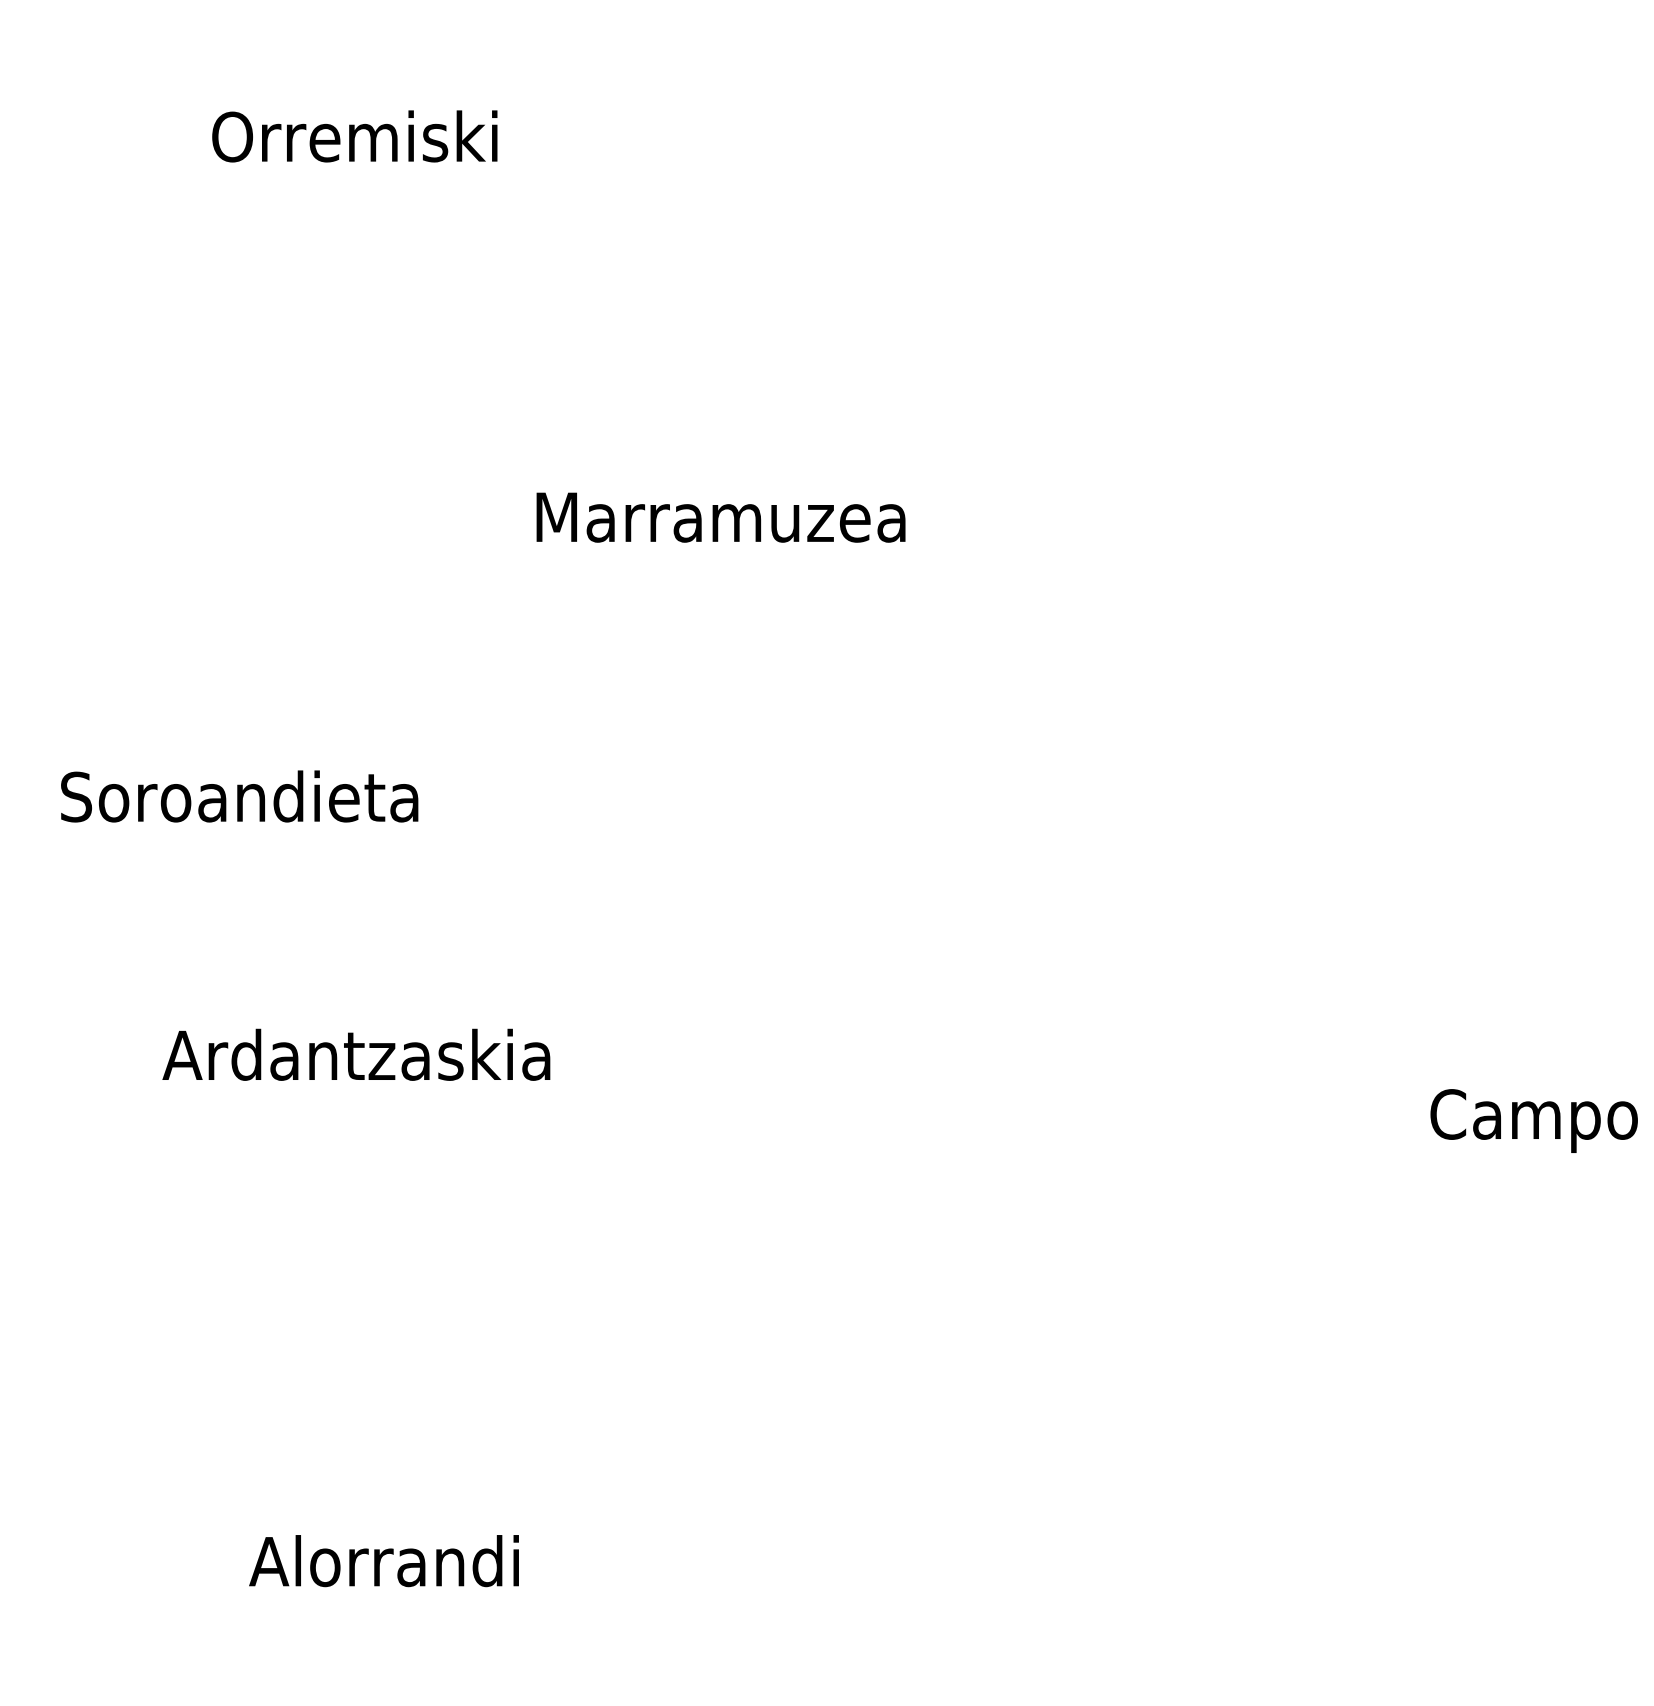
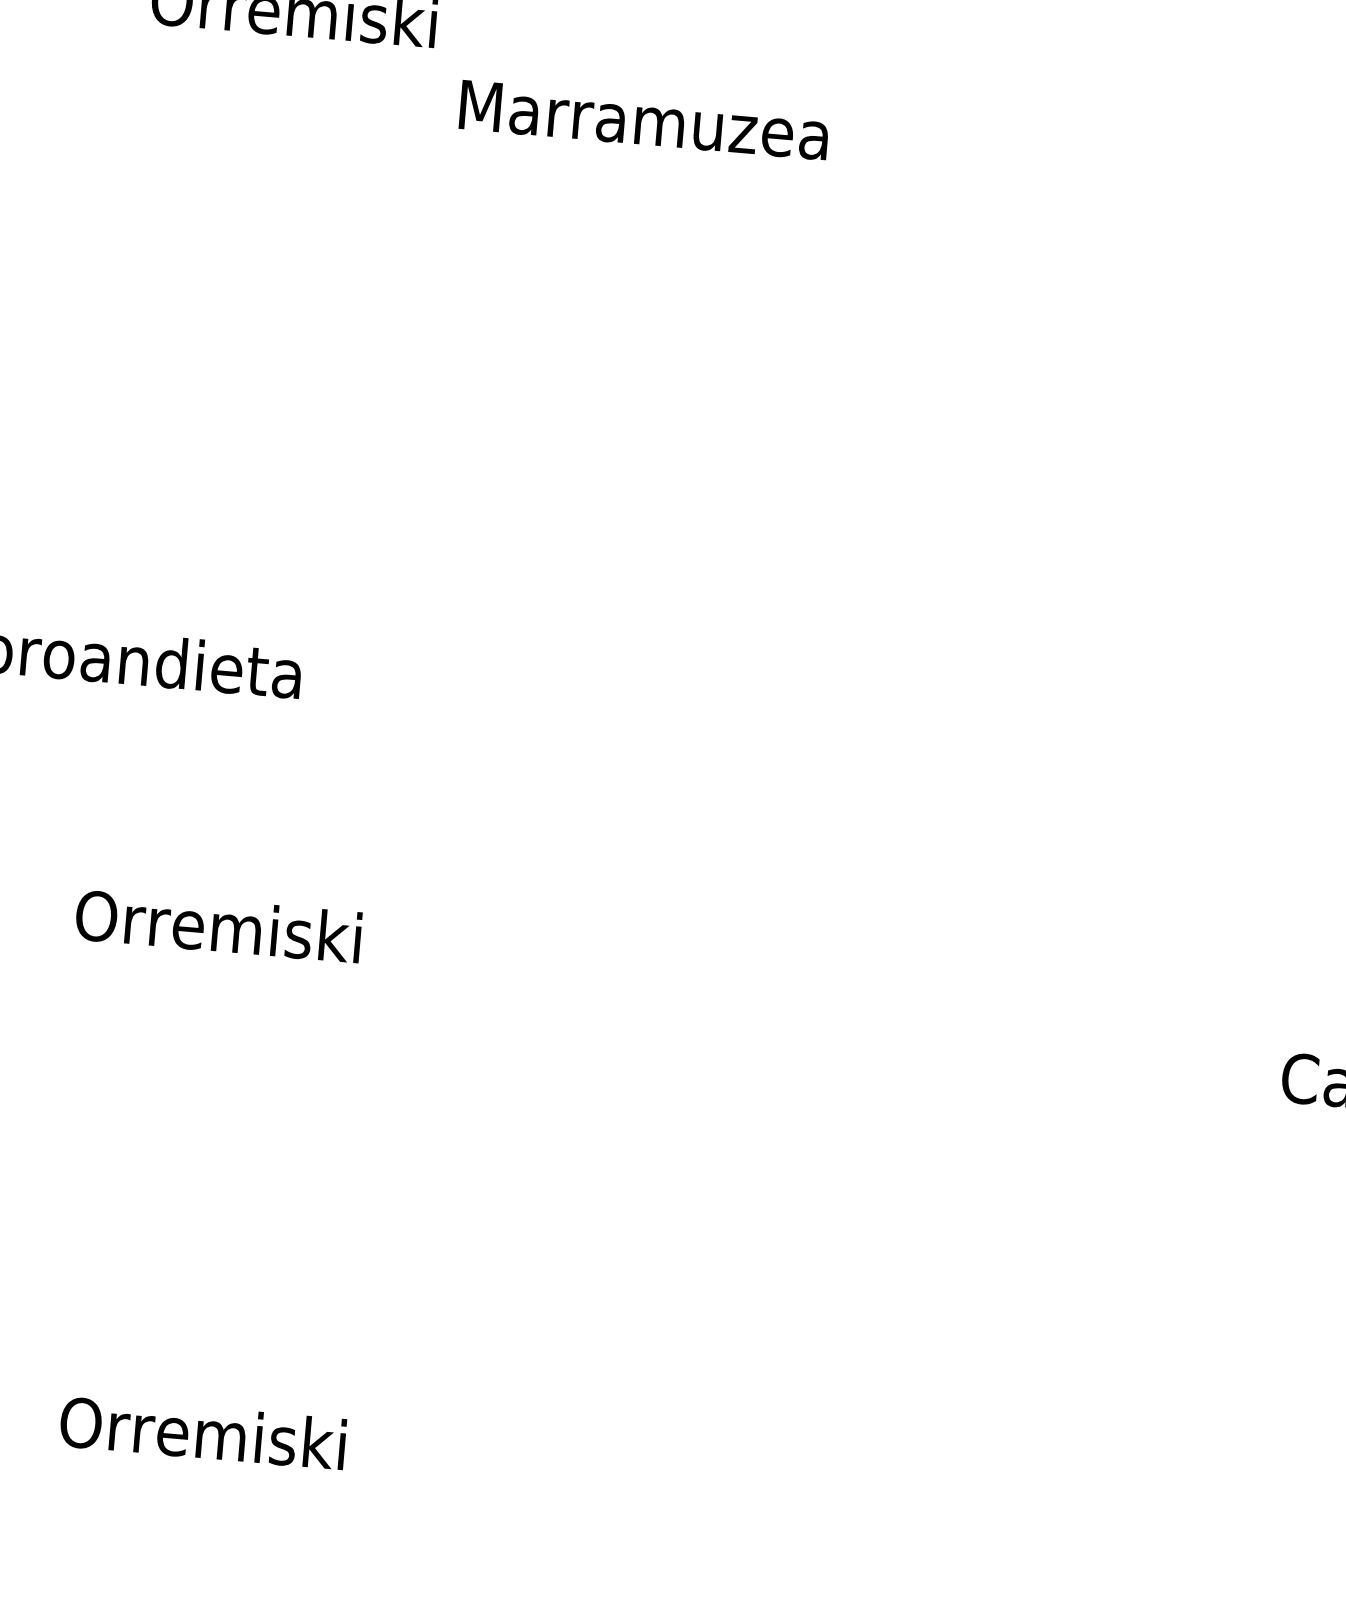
text: (720, 517) -> (643, 120), moved
text: (356, 1054) -> (217, 925), Ardantzaskia -> Orremiski
text: (384, 1561) -> (201, 1433), Alorrandi -> Orremiski

